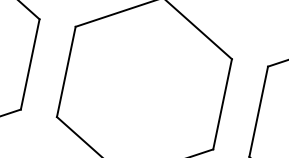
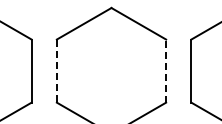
line: (65, 72) -> (56, 71), solid -> dashed
line: (222, 104) -> (166, 71), solid -> dashed

